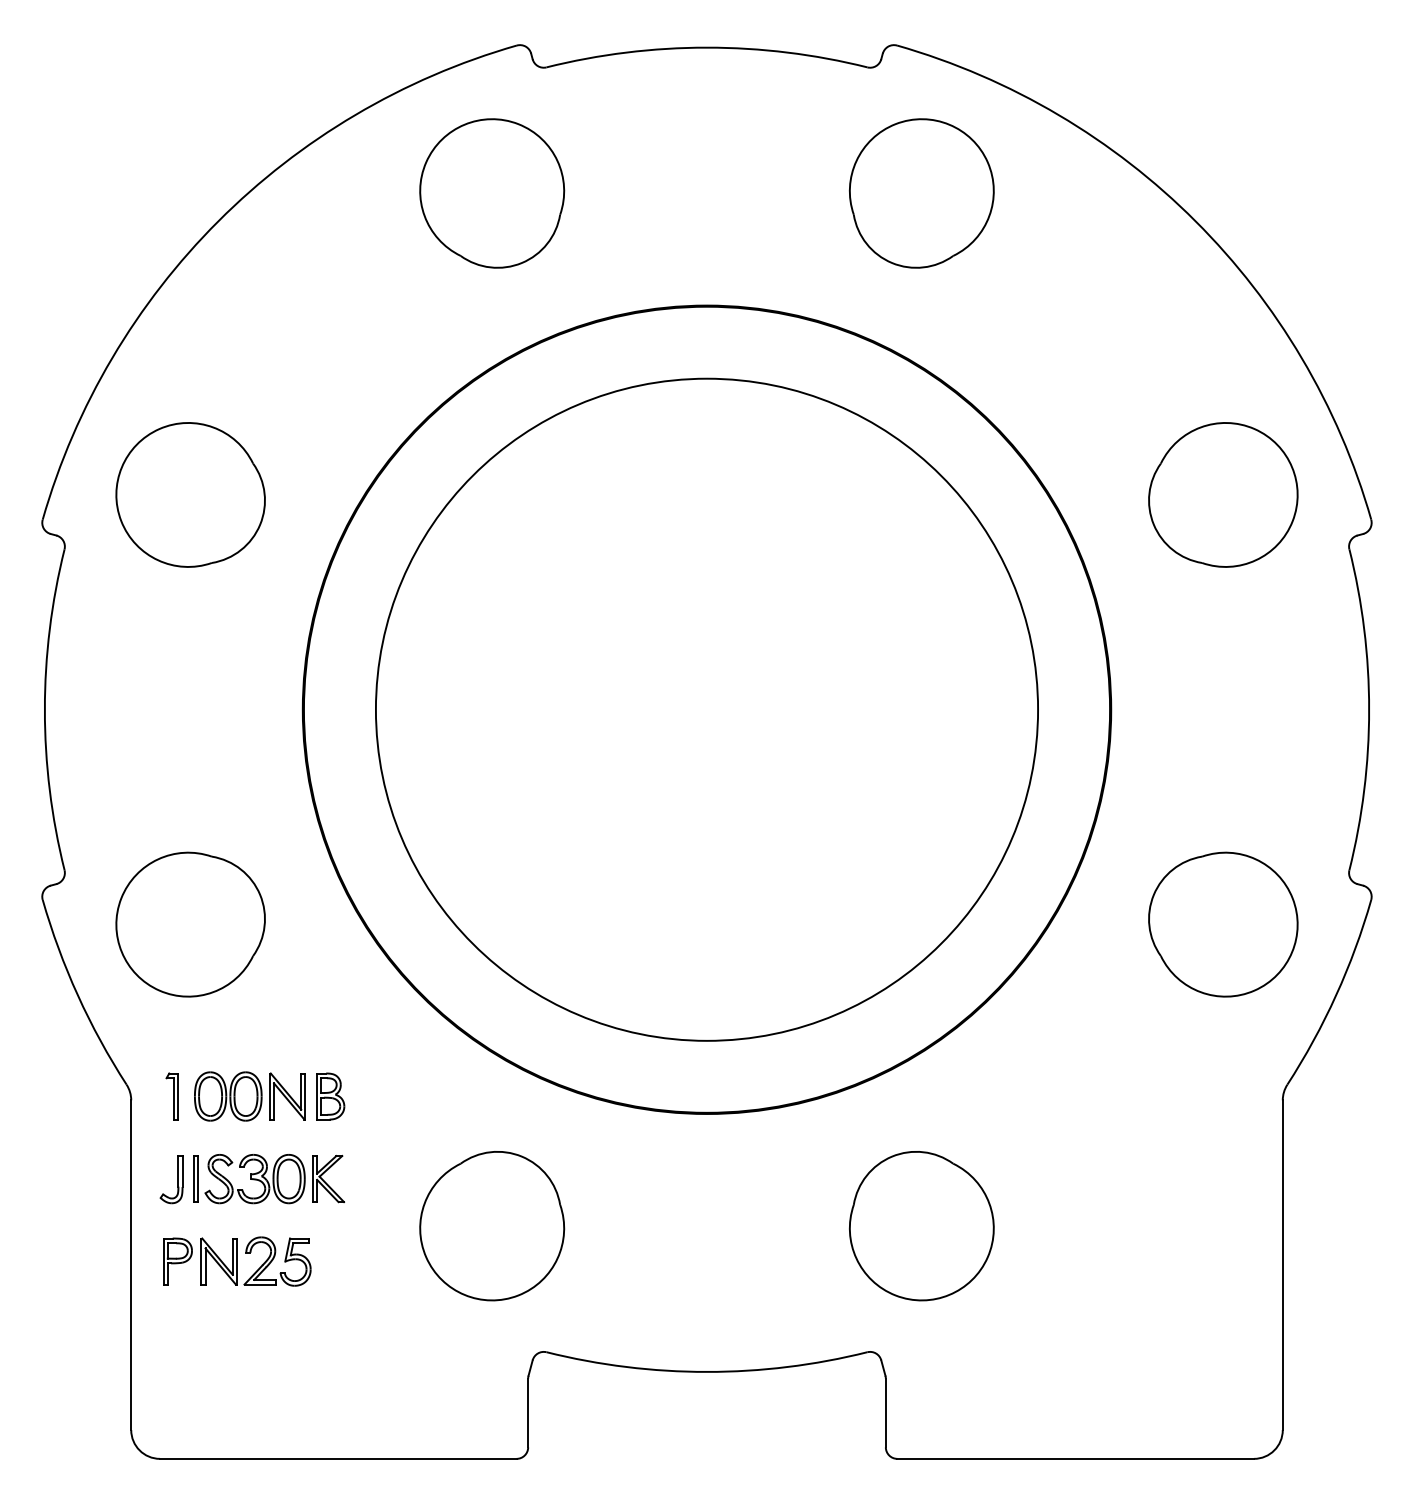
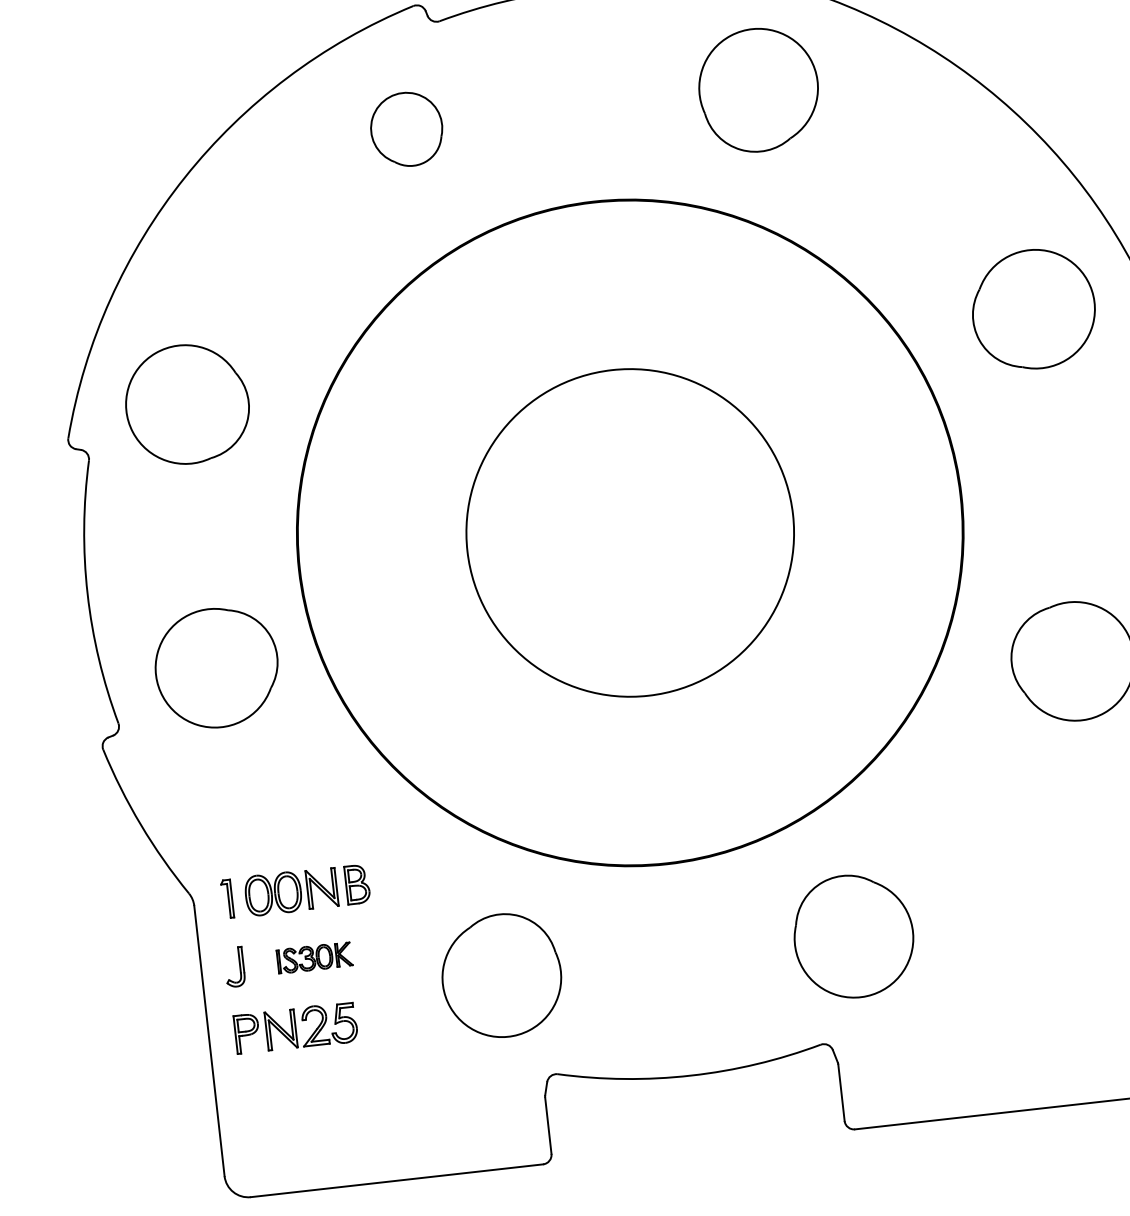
part: (492, 193) -> (406, 129), size x0.6
circle: (706, 709) -> (629, 532), size x0.6
part: (190, 924) -> (216, 667), moved
part: (269, 1179) -> (314, 958), size x0.6

